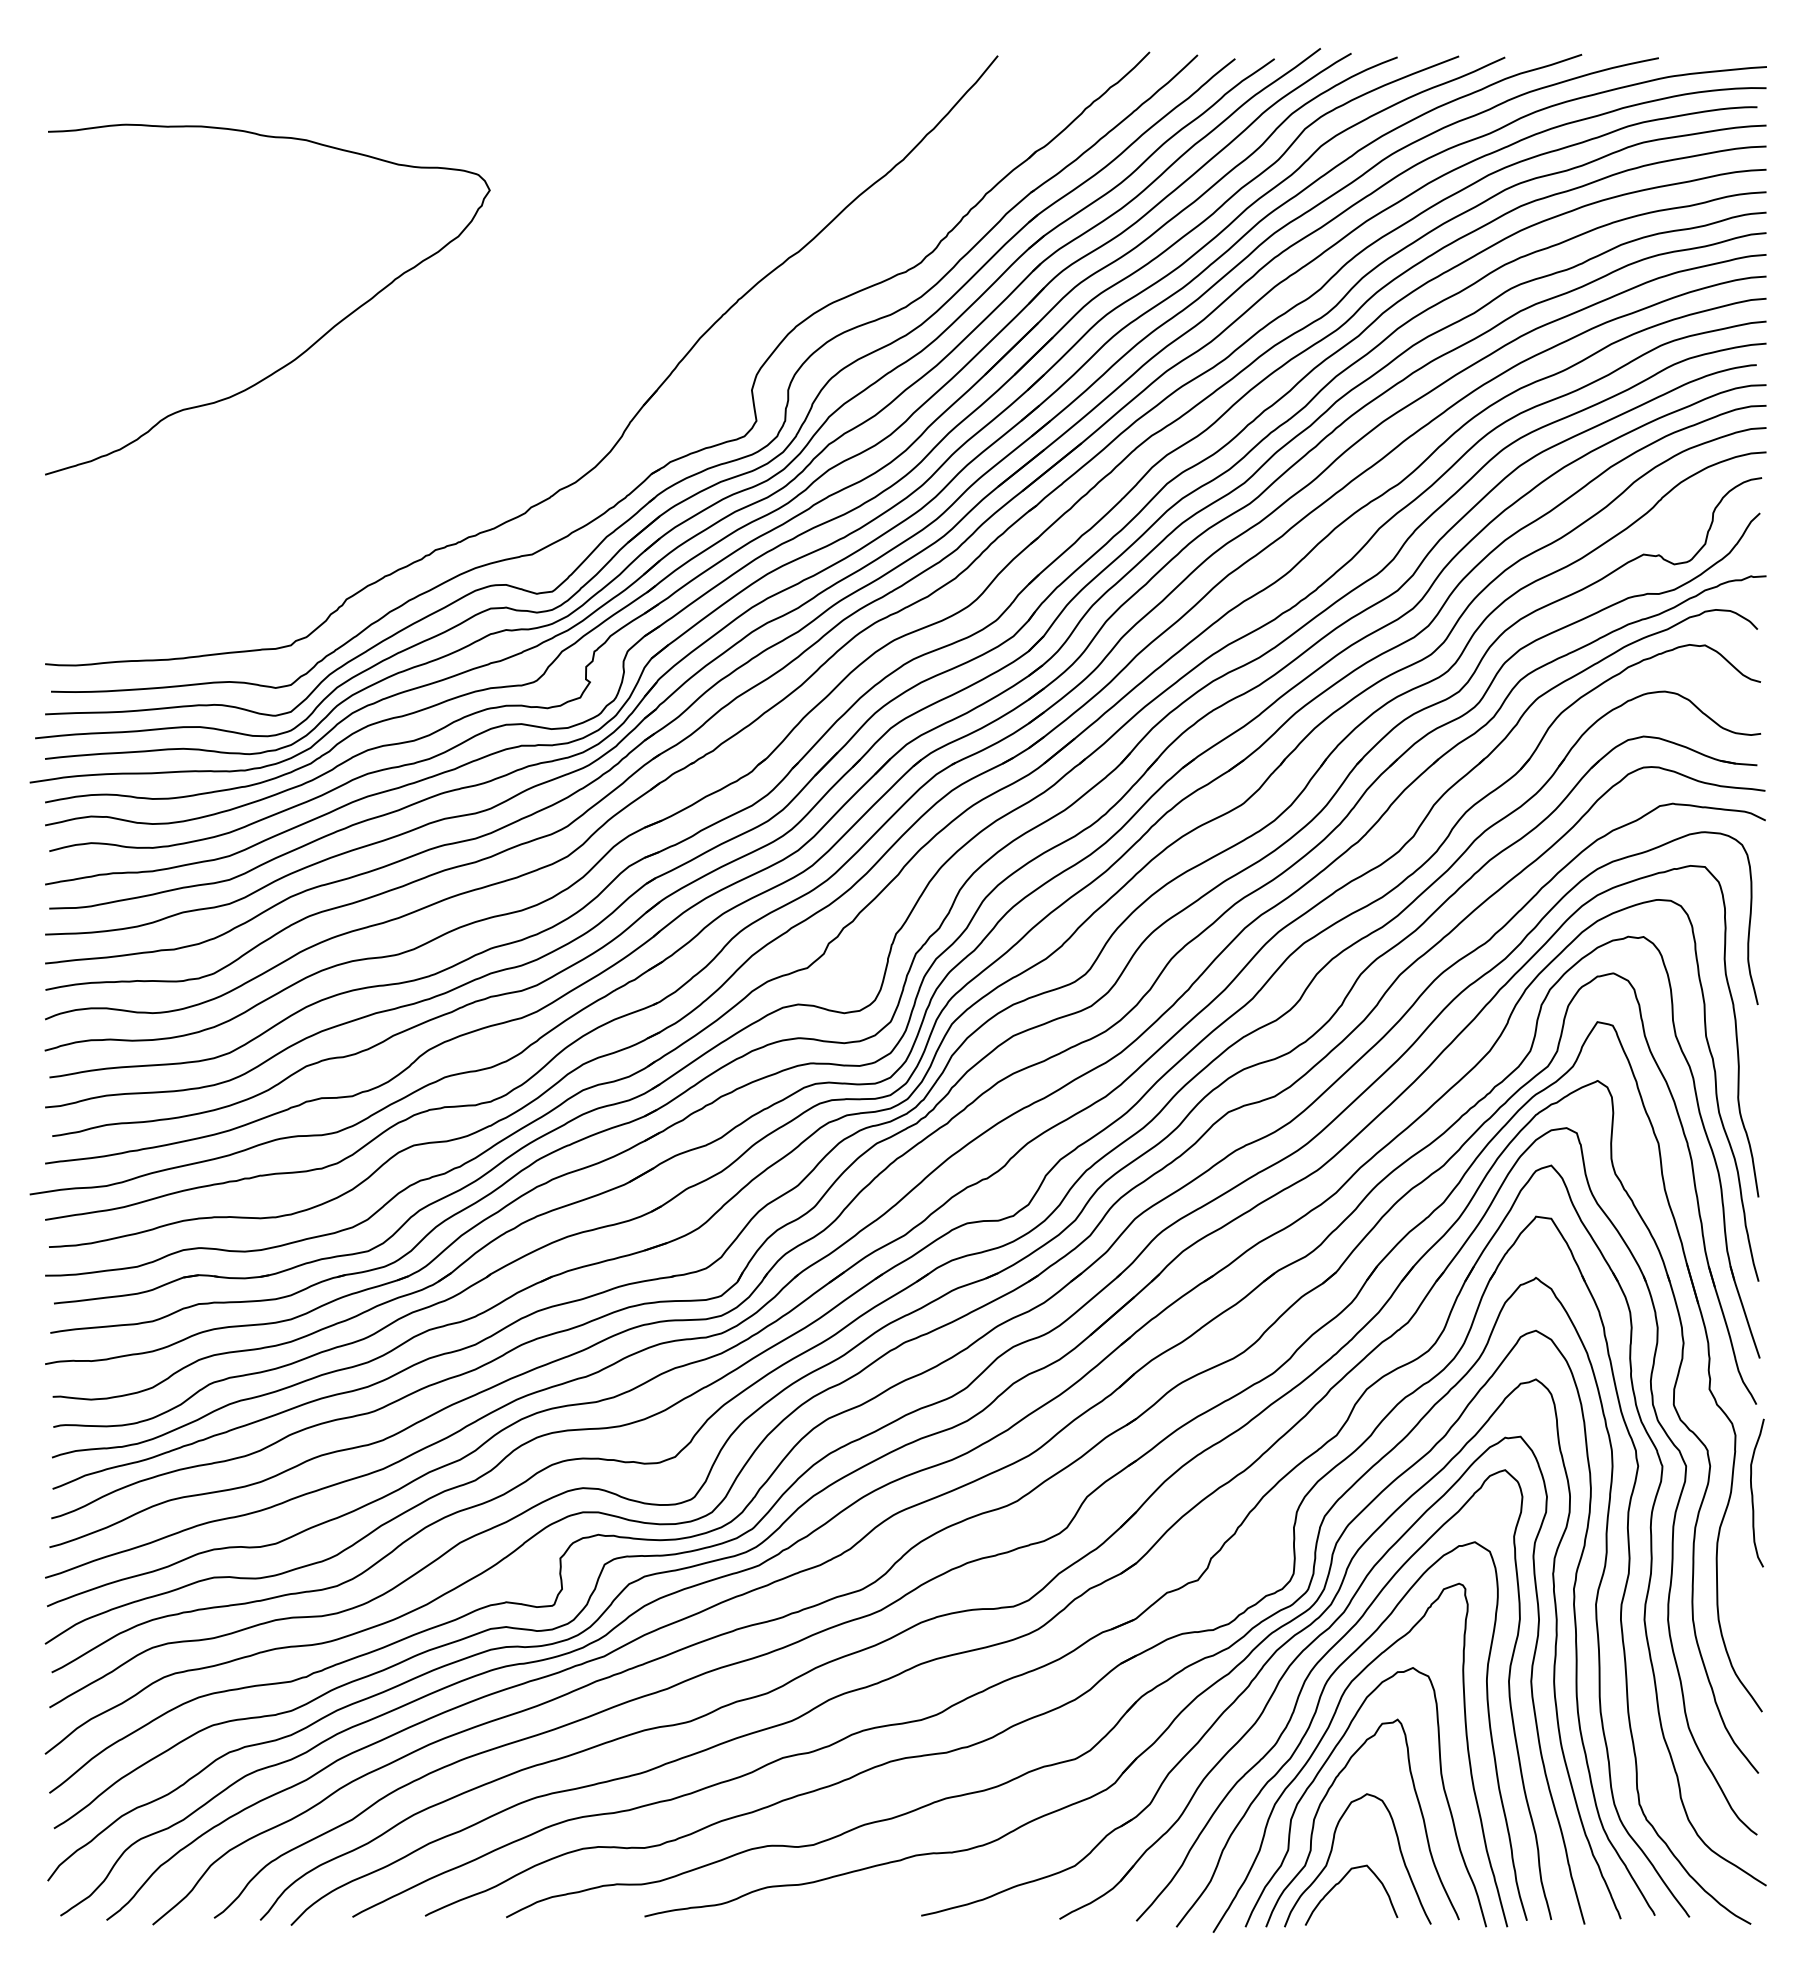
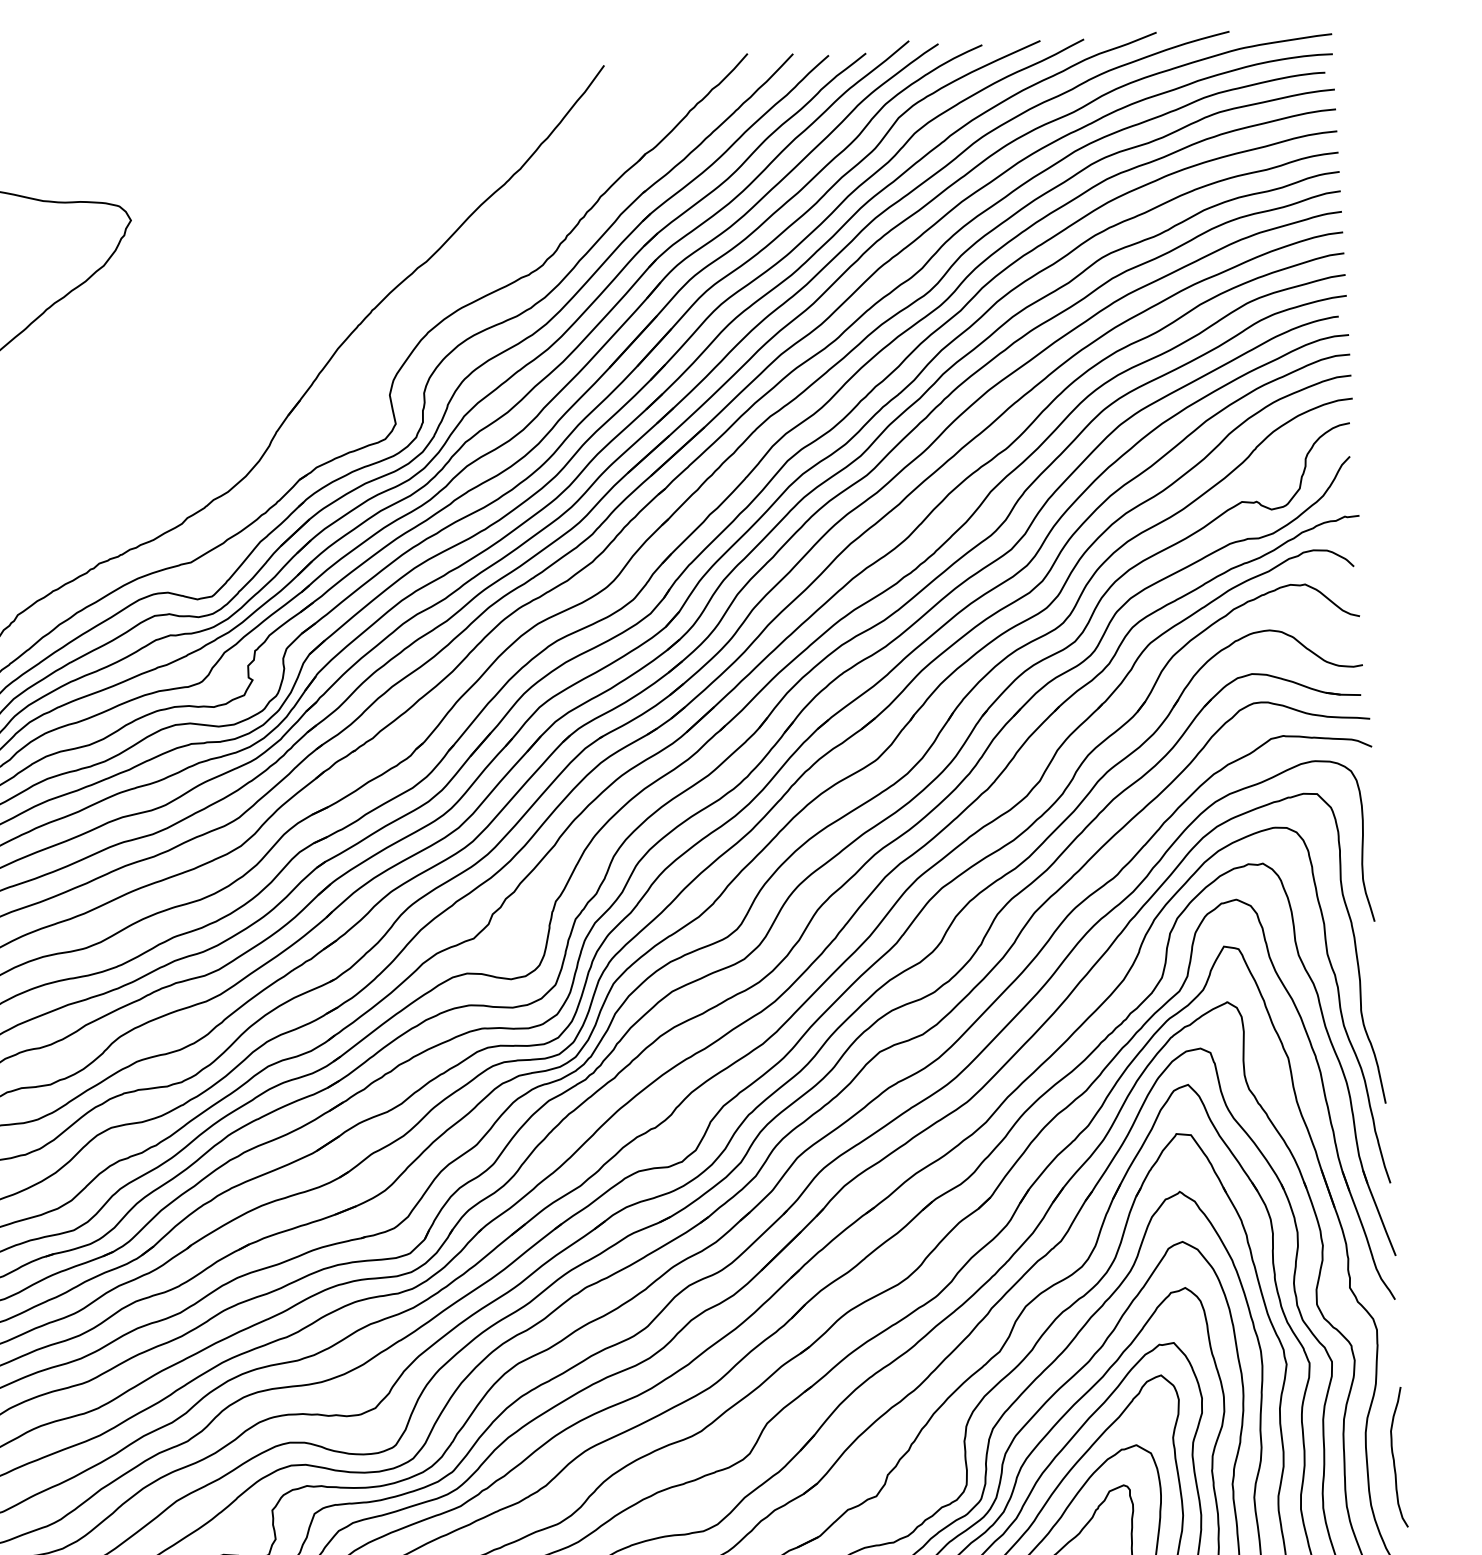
curve: (1753, 1494) -> (1394, 1459), moved

